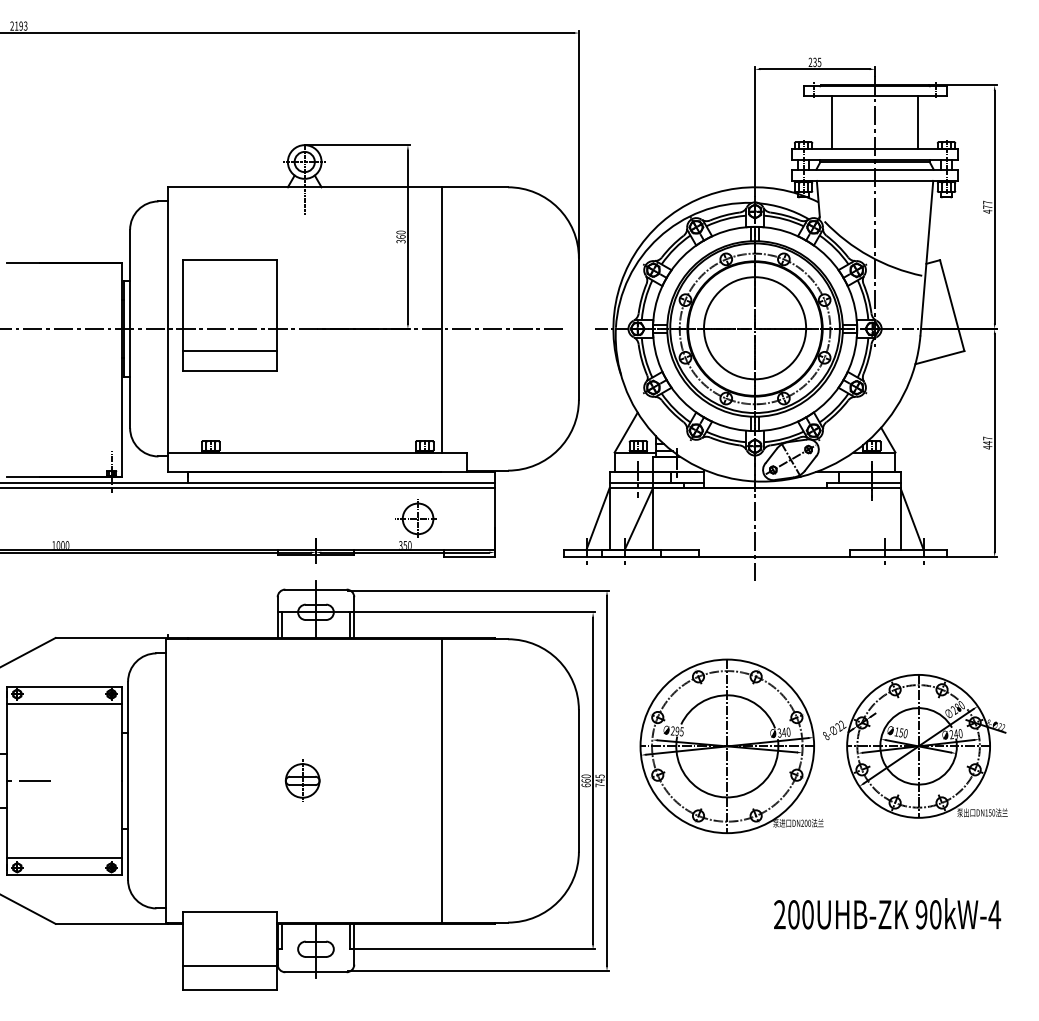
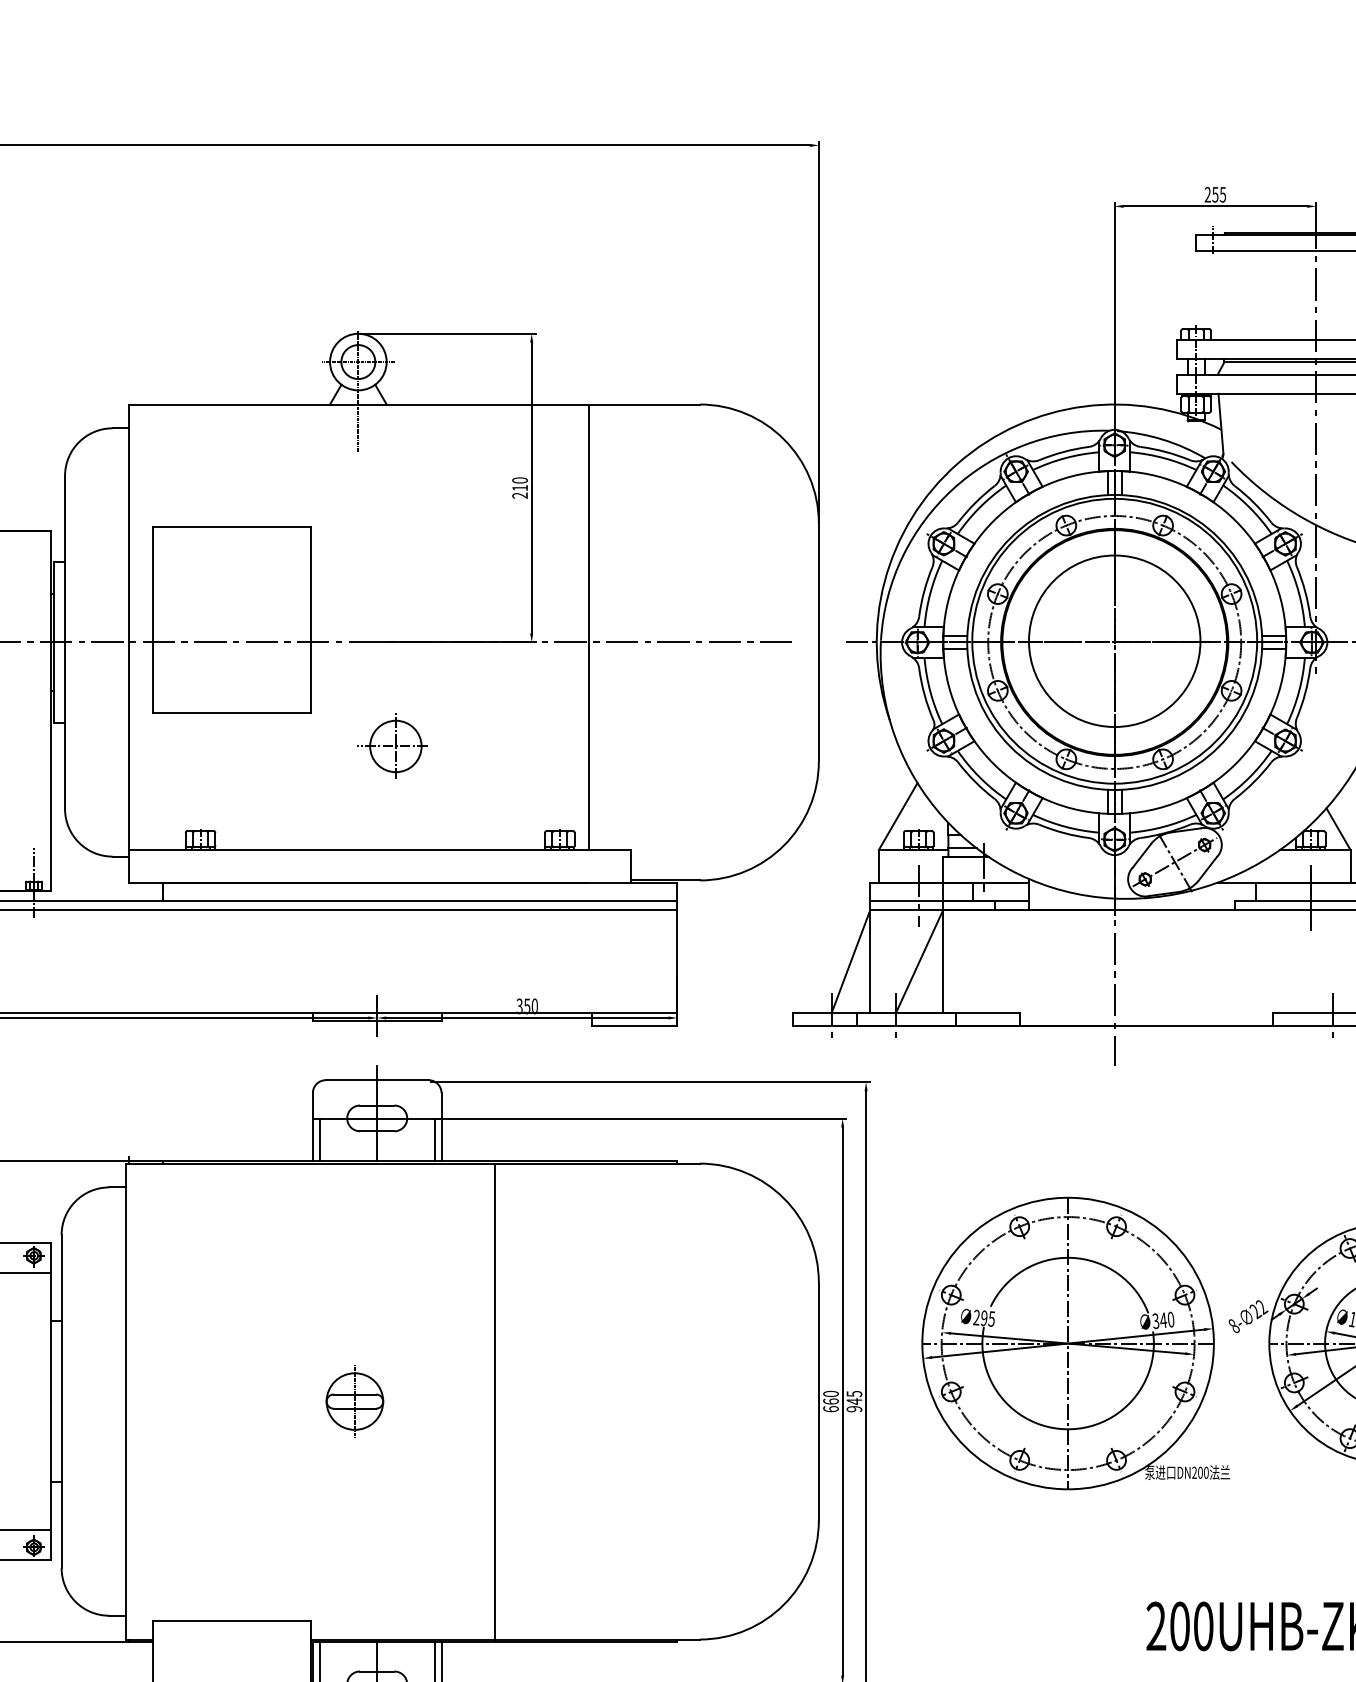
text: (814, 60) -> (1214, 191), 235 -> 255
line: (832, 121) -> (1244, 294), removed
text: (400, 239) -> (519, 492), 360 -> 210
line: (229, 351) -> (231, 680), removed
part: (415, 518) -> (391, 745), moved
line: (442, 780) -> (495, 1400), moved
text: (599, 785) -> (853, 1409), 745 -> 945

